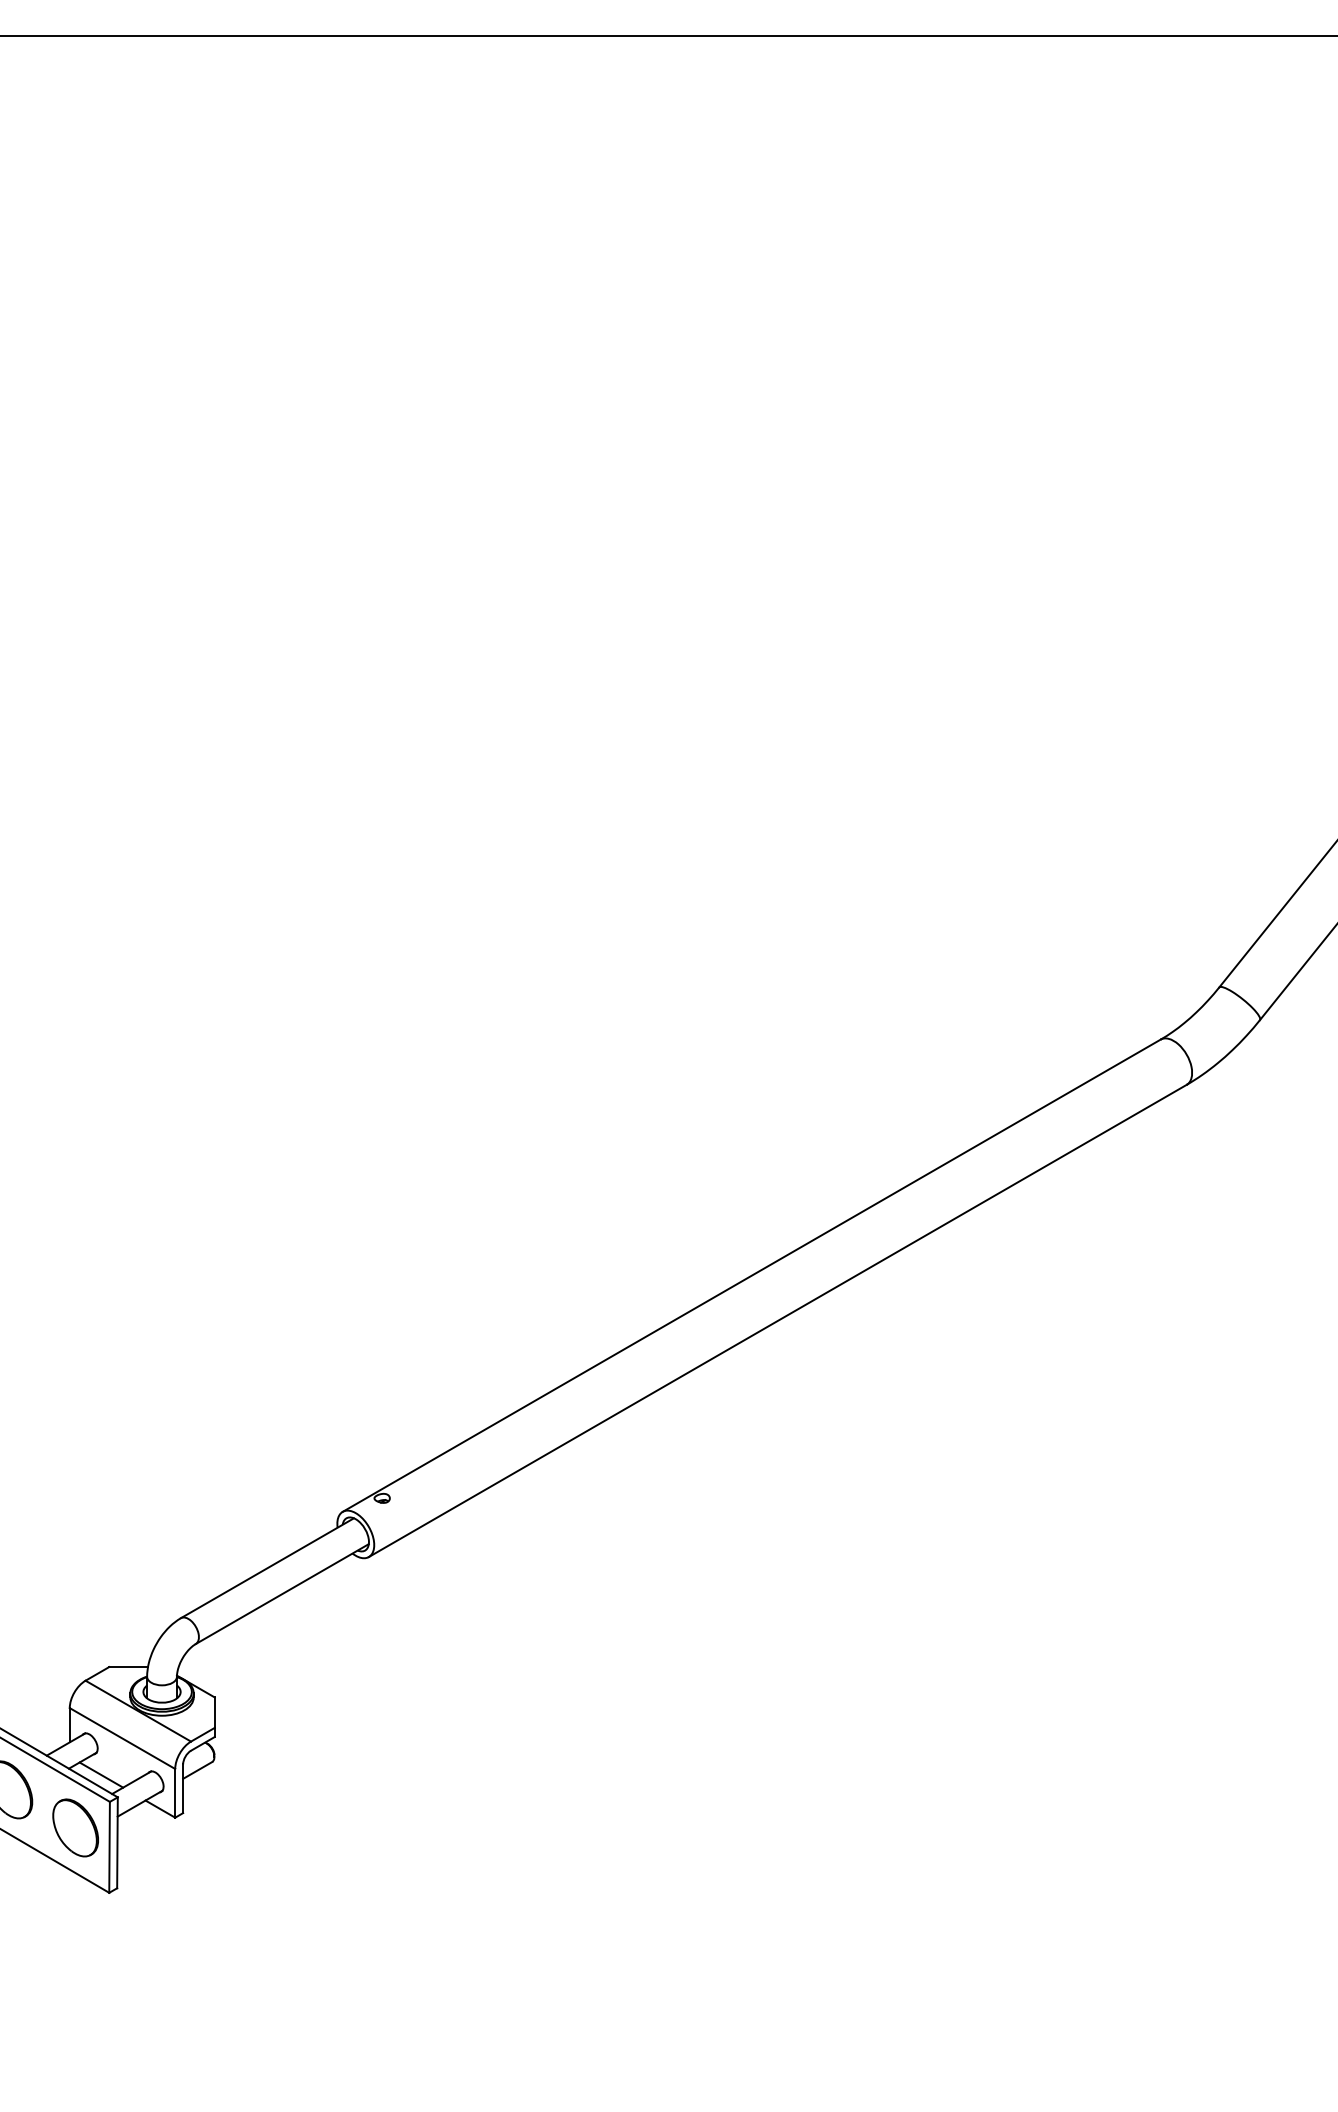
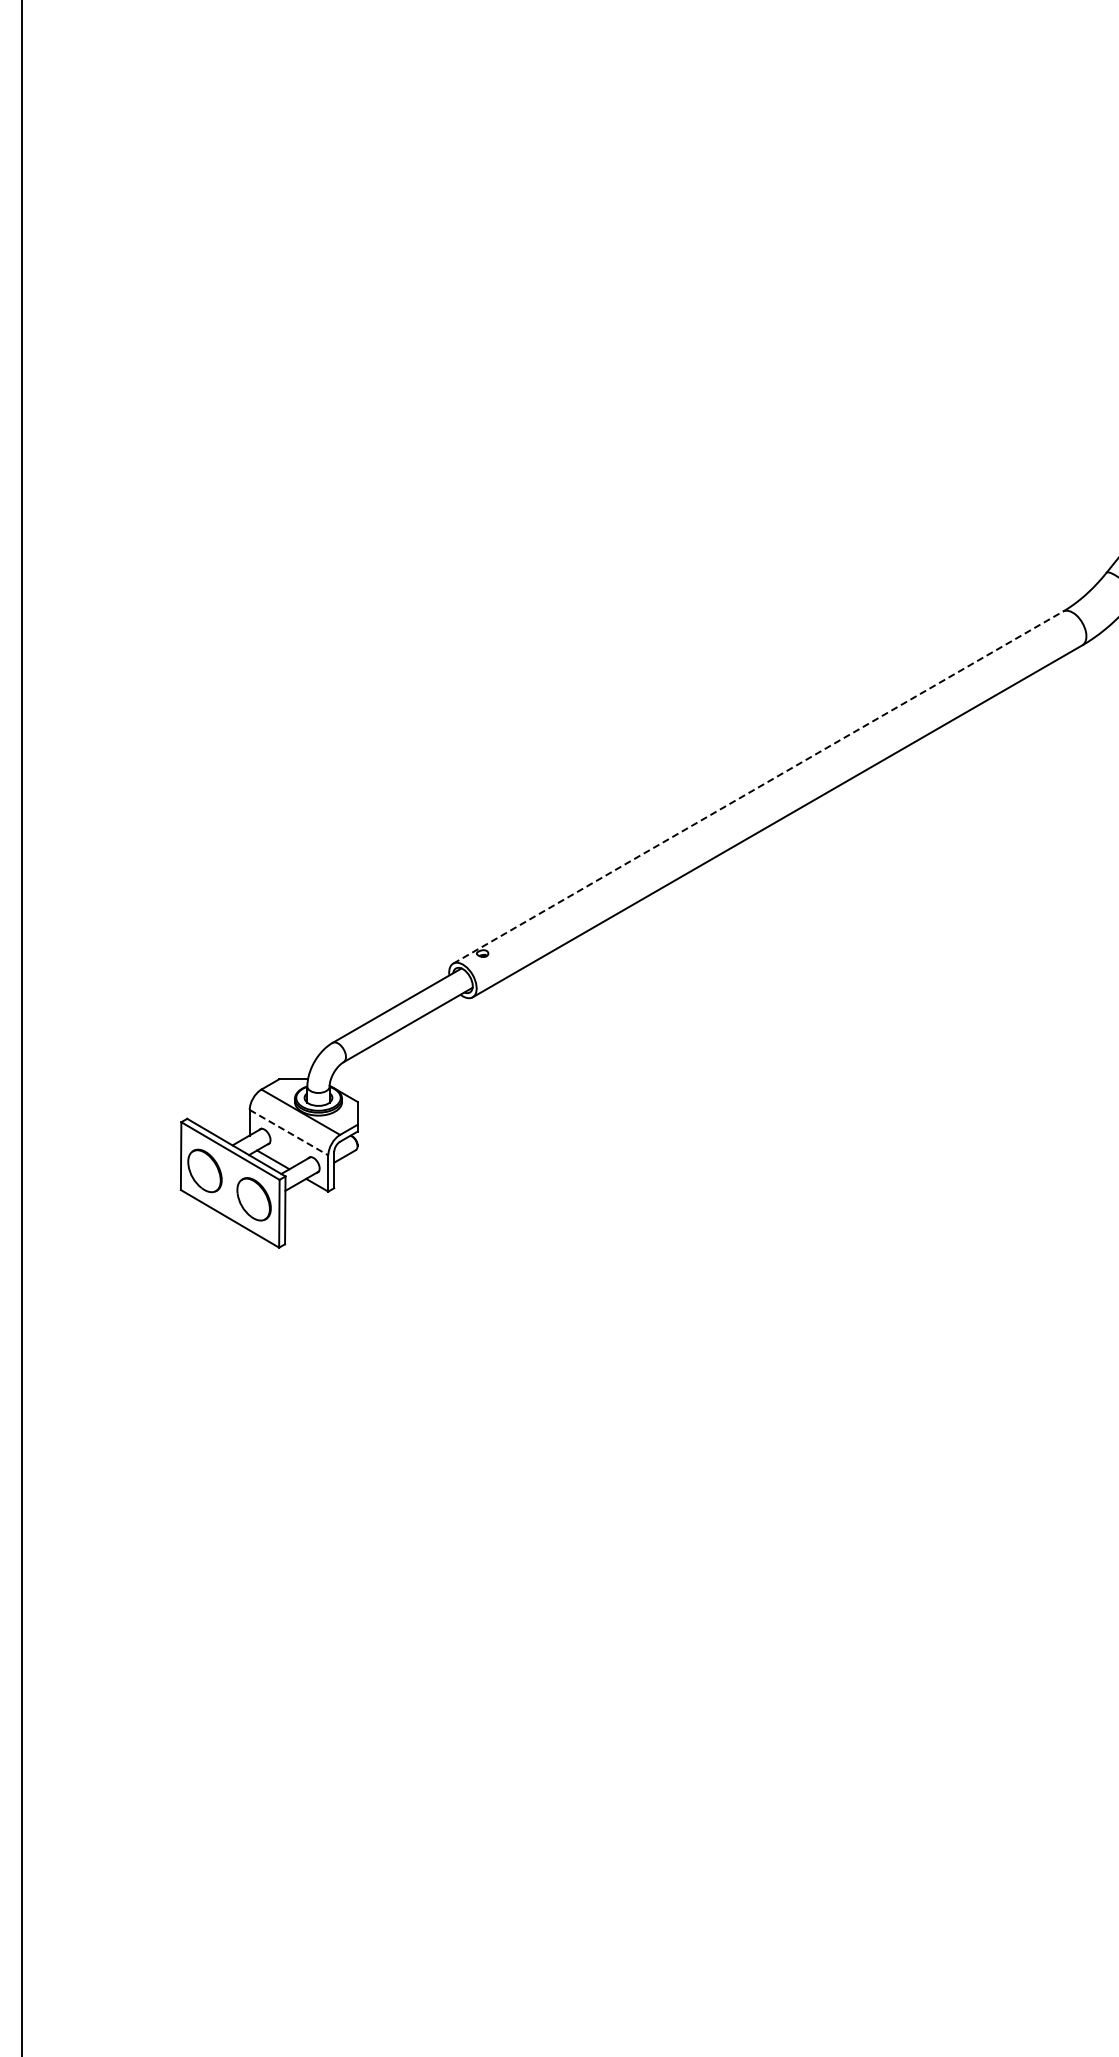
line: (752, 1275) -> (758, 787), solid -> dashed
line: (123, 1738) -> (289, 1132), solid -> dashed

